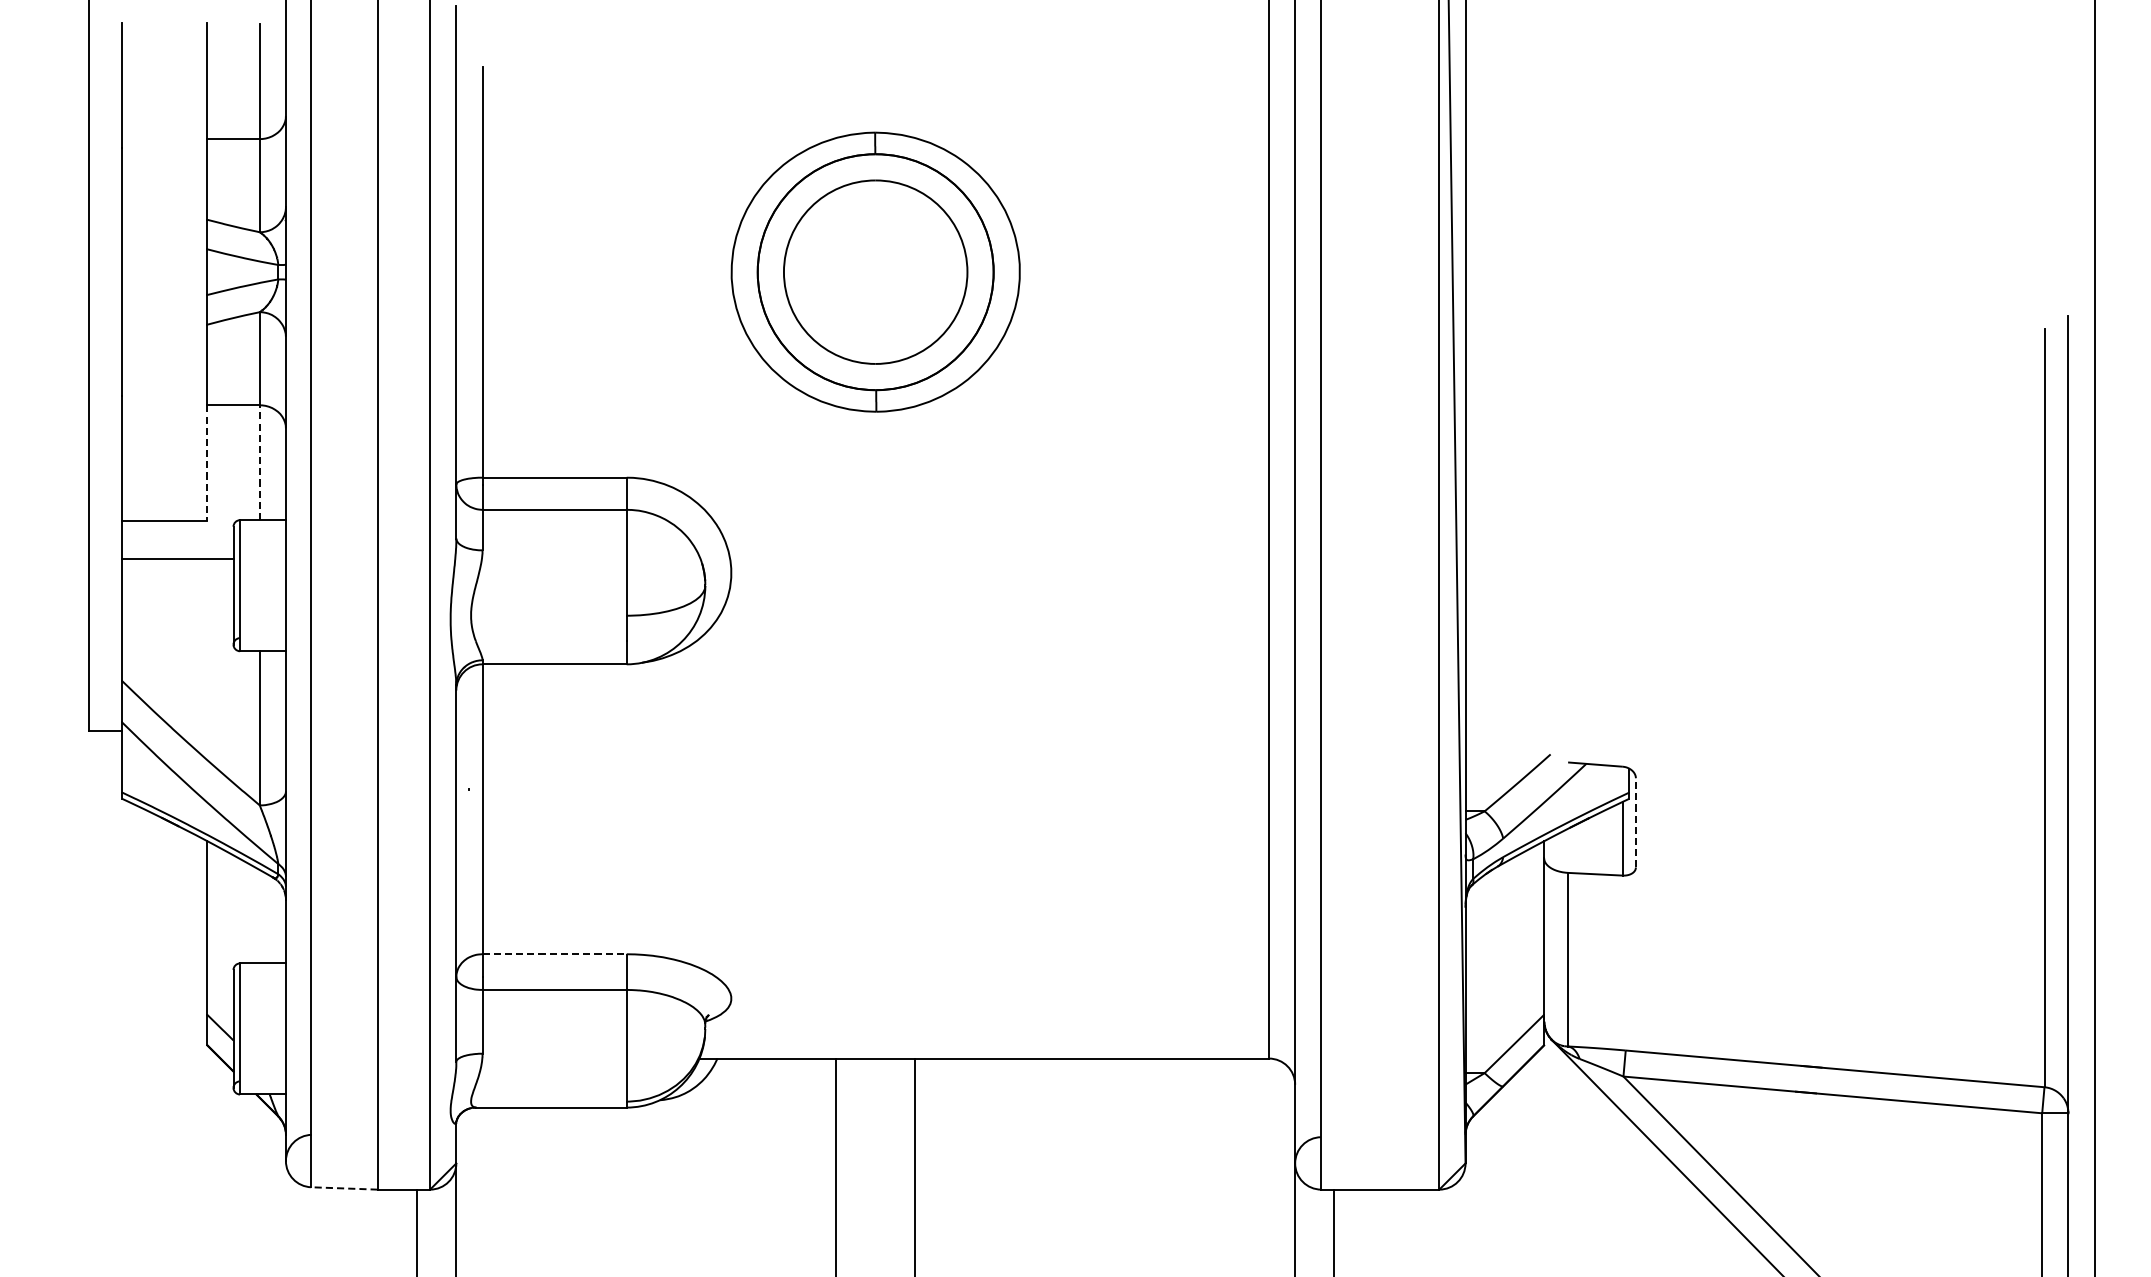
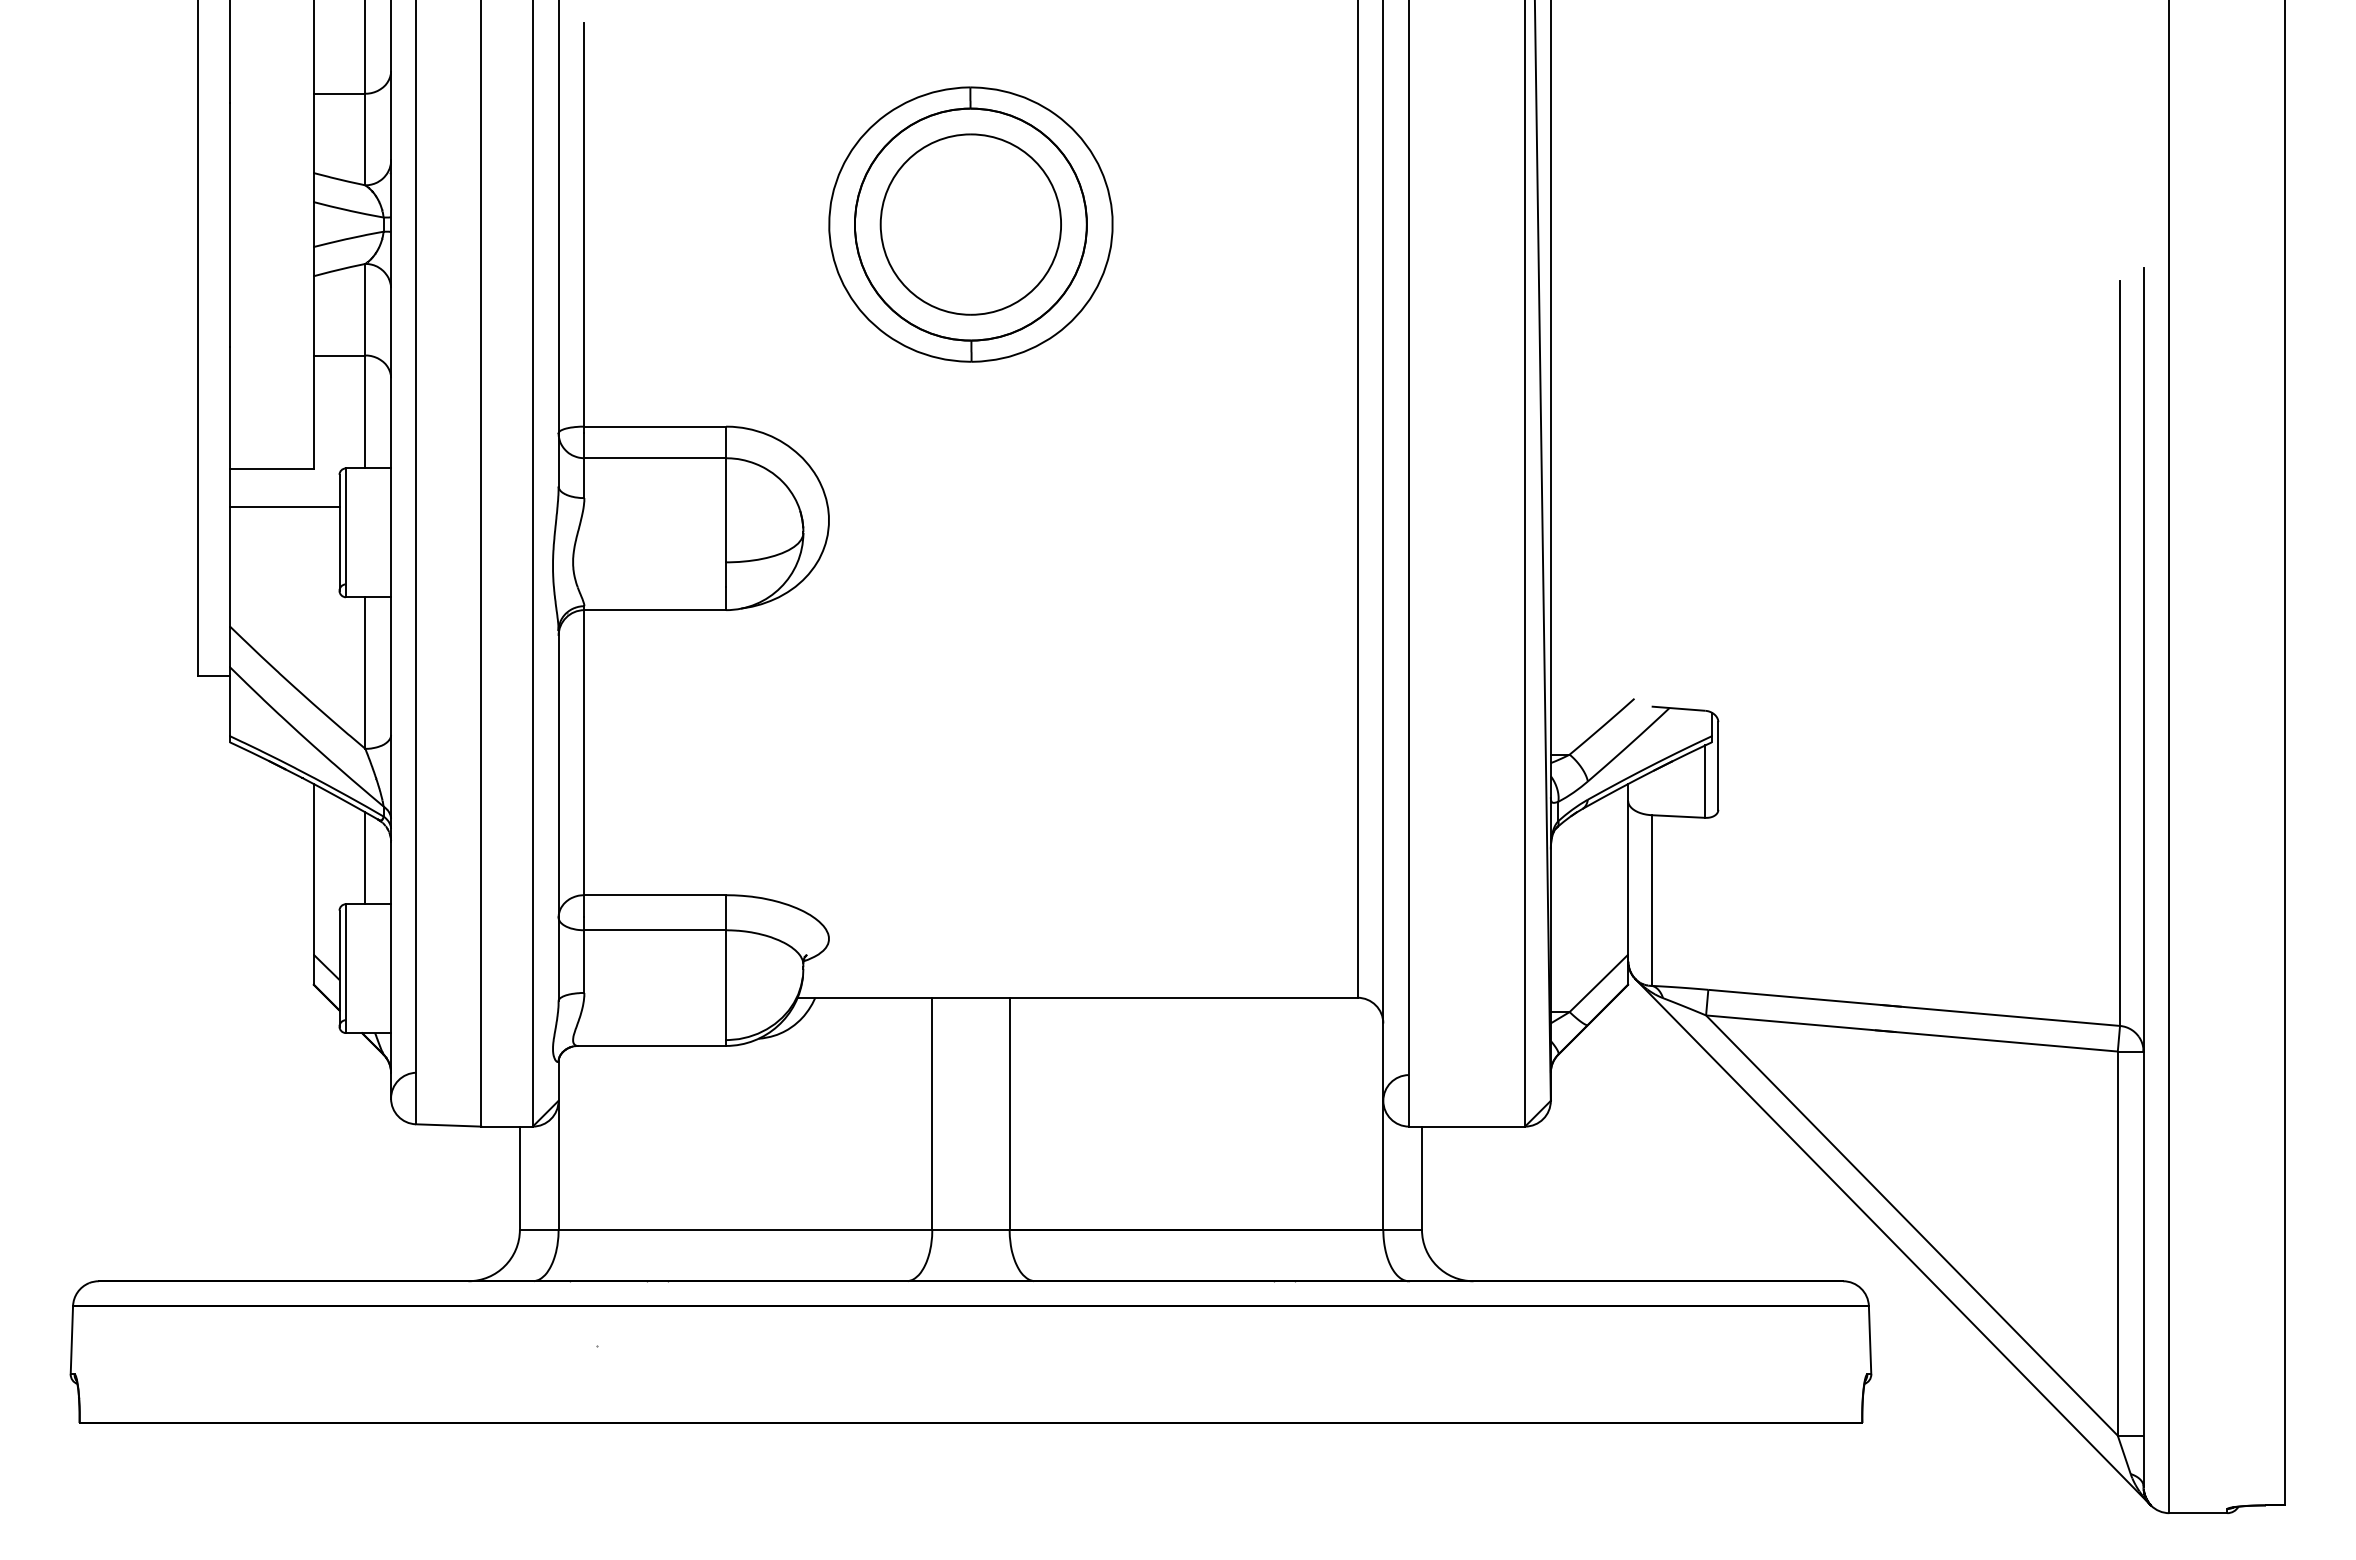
line: (259, 462) -> (365, 411), dashed -> solid
line: (207, 463) -> (313, 412), dashed -> solid
line: (1636, 823) -> (1718, 766), dashed -> solid
line: (259, 916) -> (365, 858), added
line: (554, 954) -> (655, 895), dashed -> solid
line: (344, 1188) -> (448, 1125), dashed -> solid

